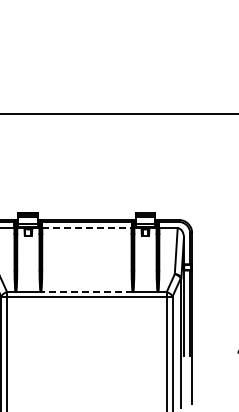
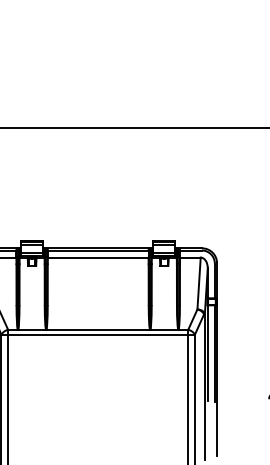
line: (86, 228) -> (97, 257), dashed -> solid
line: (86, 292) -> (97, 330), dashed -> solid

